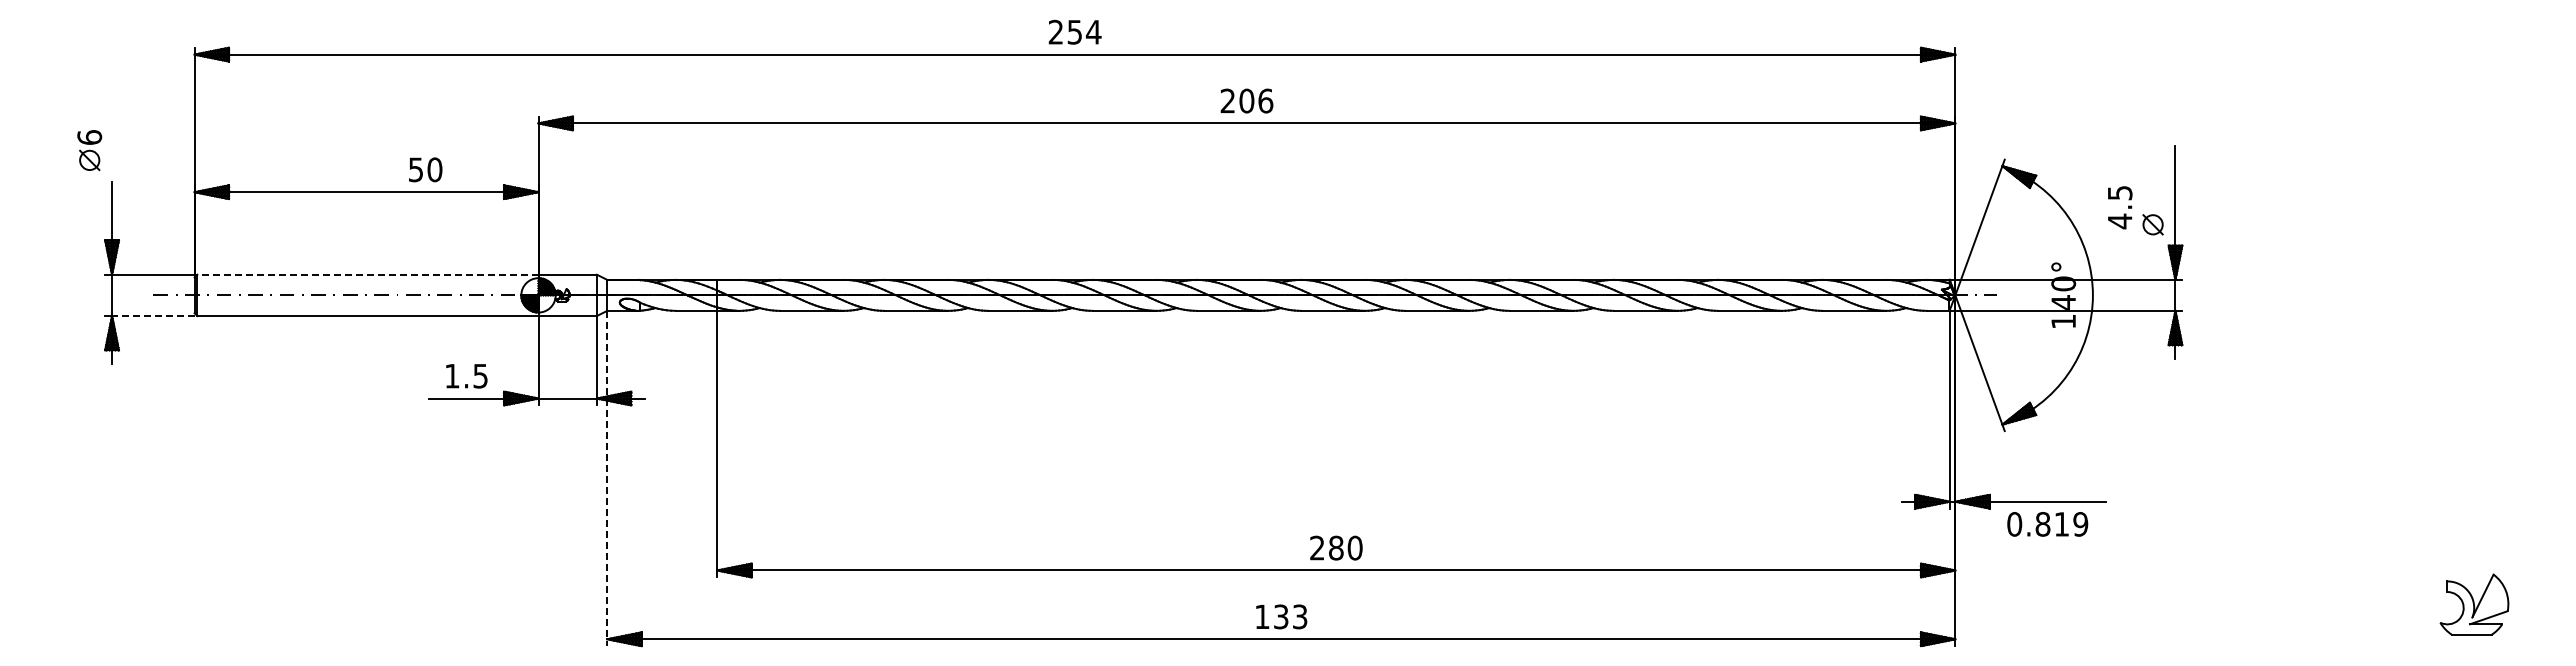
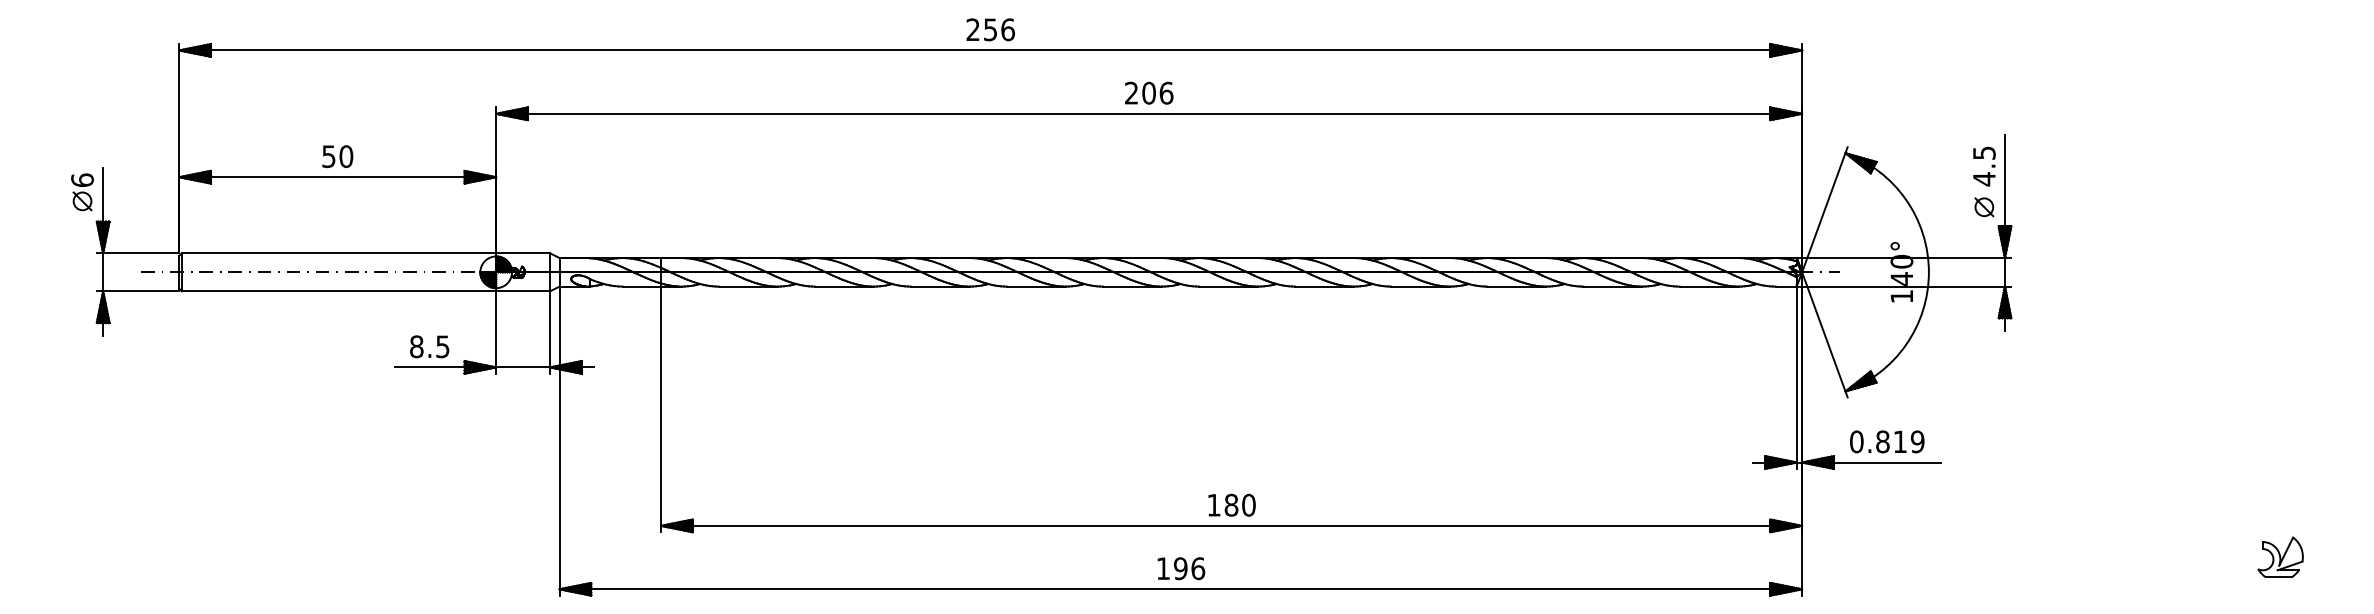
text: (1093, 31) -> (1007, 29), 254 -> 256
part: (89, 150) -> (82, 192), moved
text: (425, 169) -> (337, 156), moved
text: (2120, 207) -> (1984, 166), moved
line: (367, 274) -> (338, 253), dashed -> solid
line: (152, 316) -> (140, 291), dashed -> solid
text: (452, 375) -> (416, 346), 1.5 -> 8.5
line: (607, 478) -> (559, 441), dashed -> solid
text: (2047, 524) -> (1887, 442), moved
text: (1317, 547) -> (1214, 504), 280 -> 180
part: (2474, 604) -> (2280, 557), size x0.71
text: (1290, 616) -> (1189, 568), 133 -> 196

